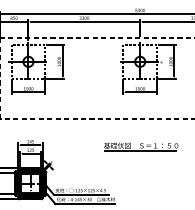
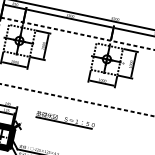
part: (141, 146) -> (65, 119), moved

